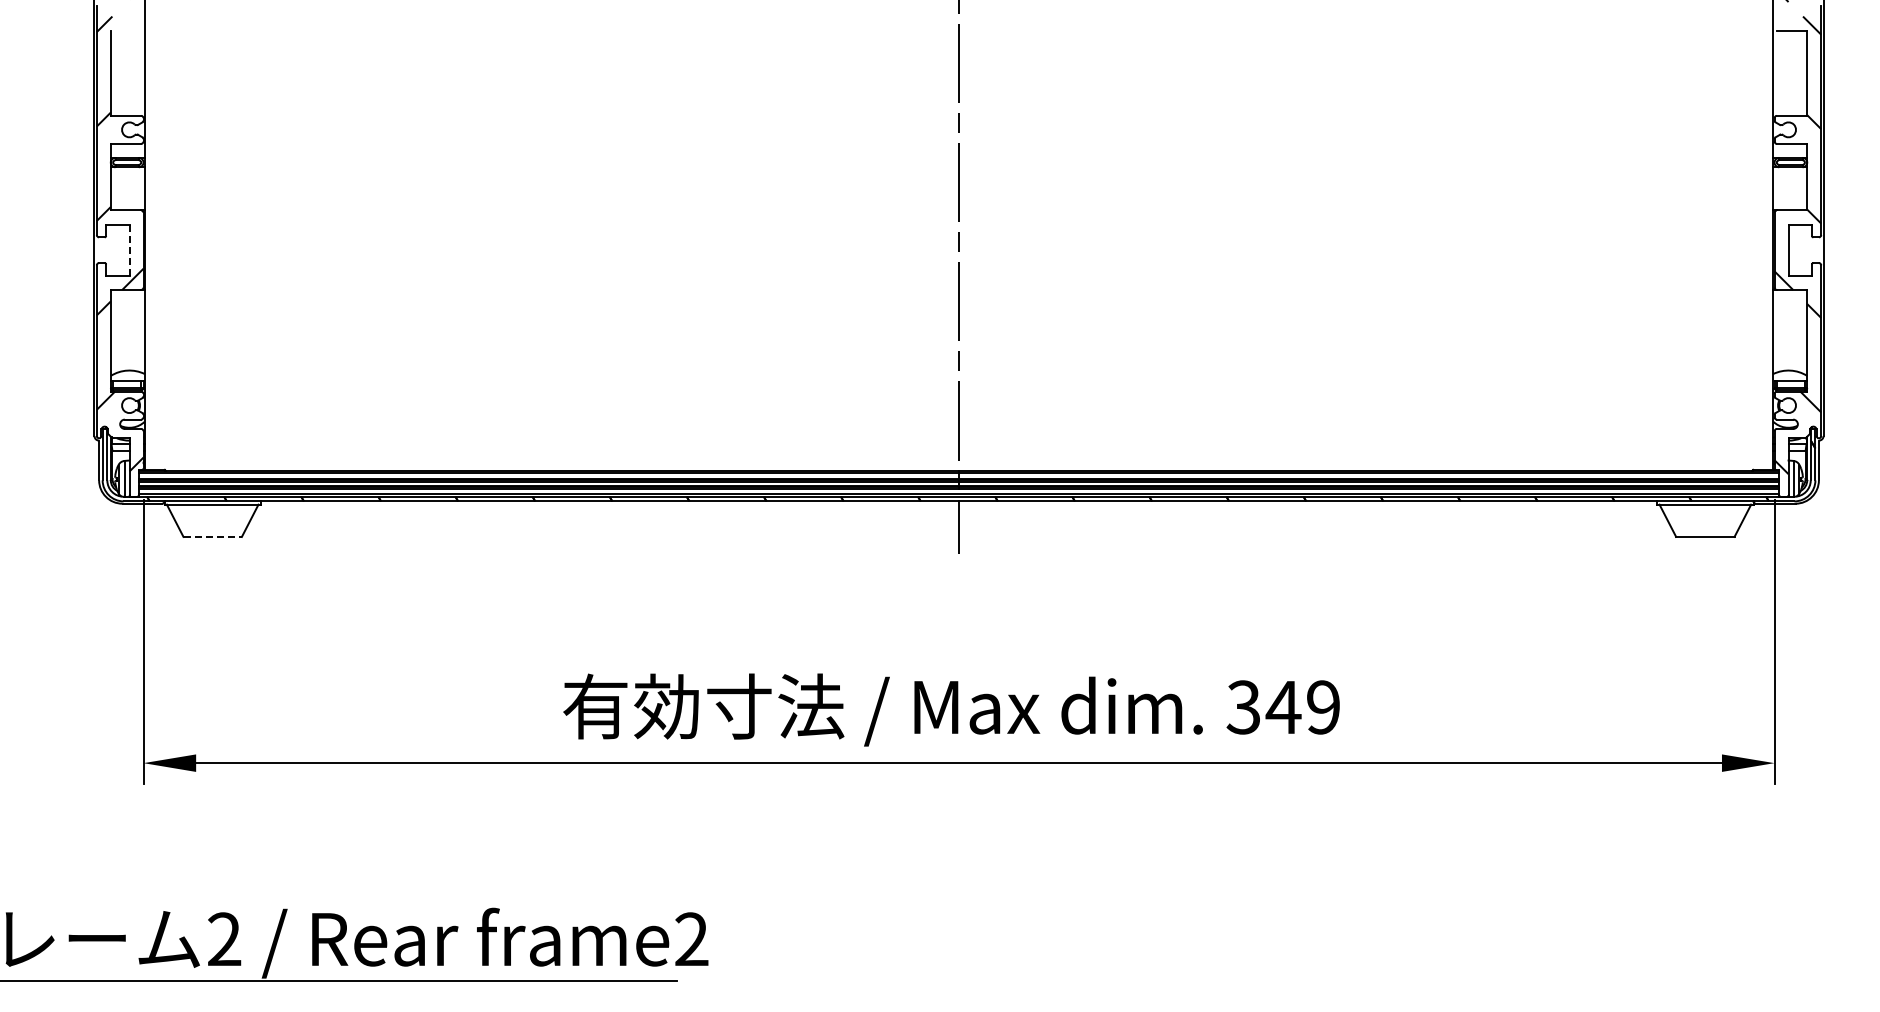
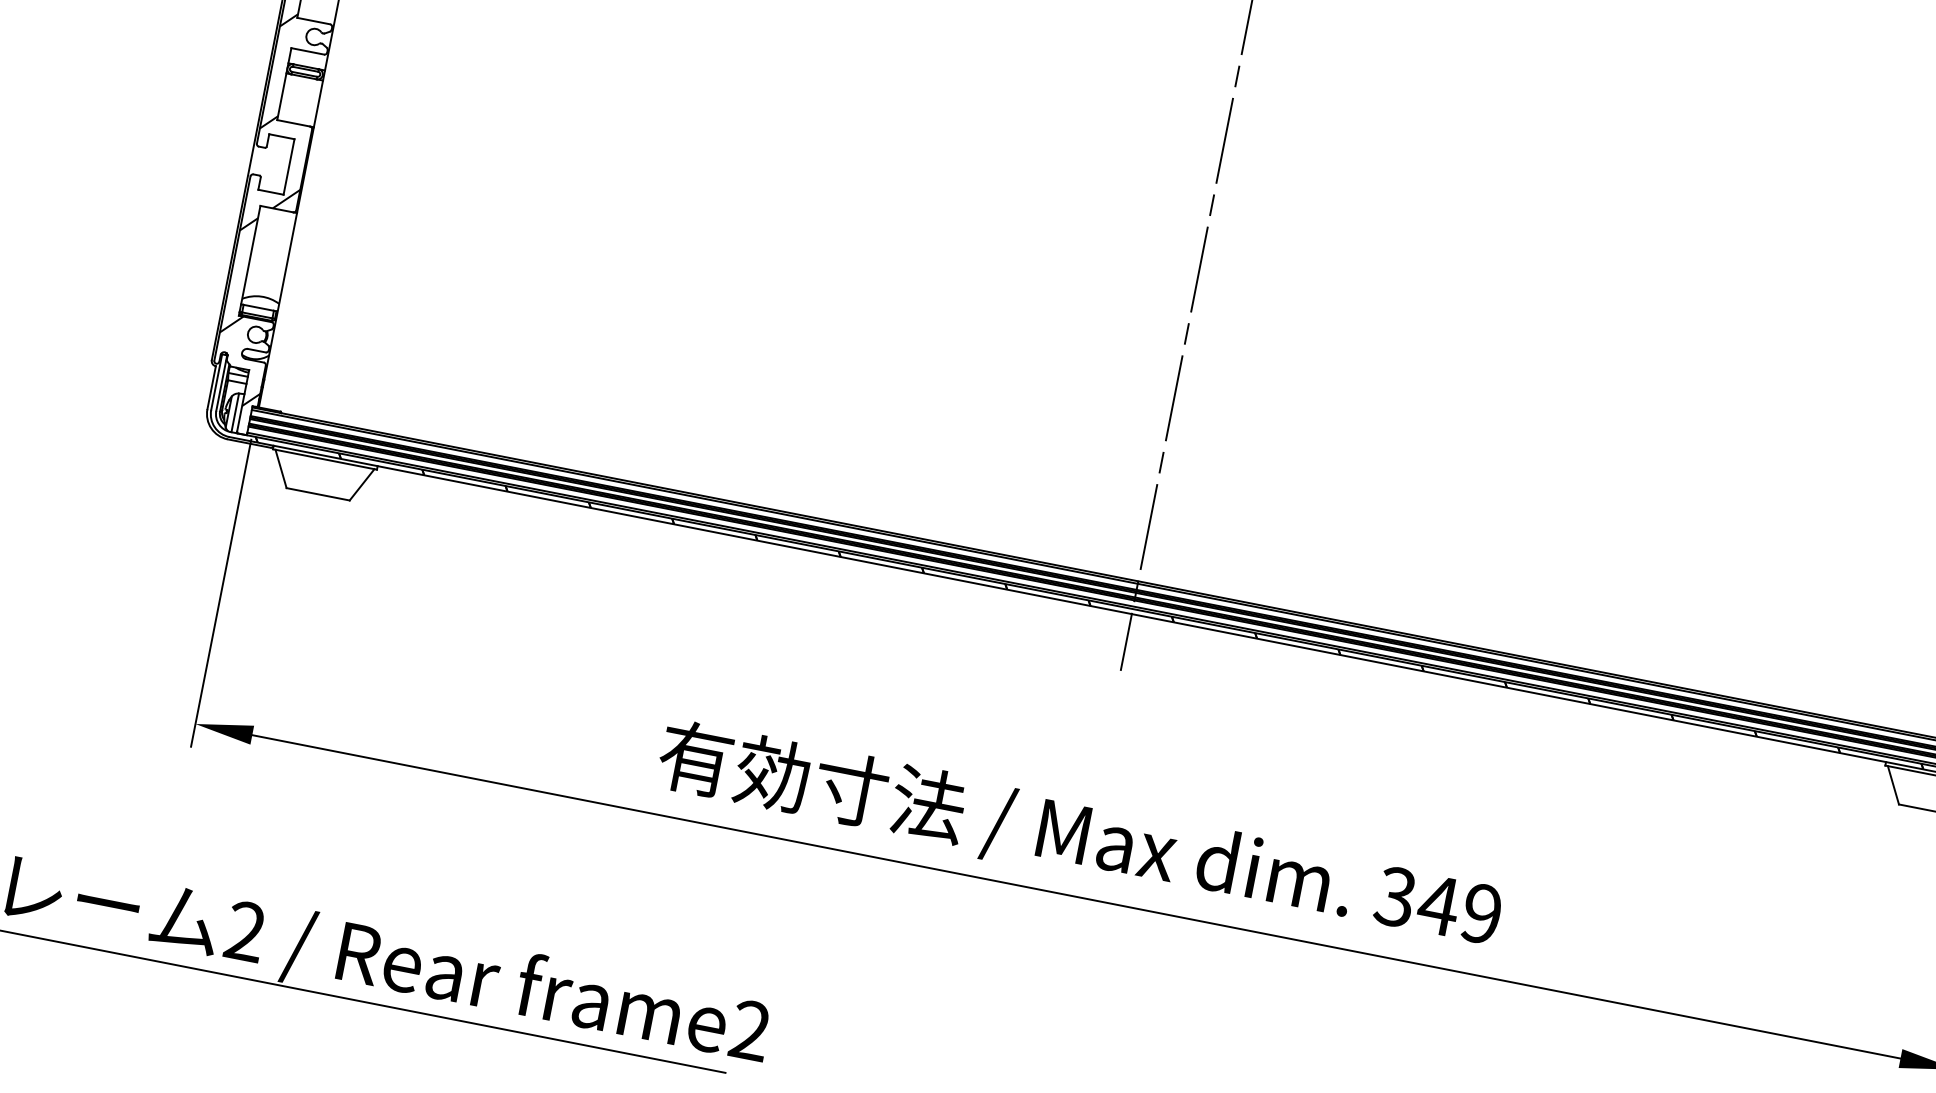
line: (129, 250) -> (288, 167), dashed -> solid
line: (213, 536) -> (319, 494), dashed -> solid

